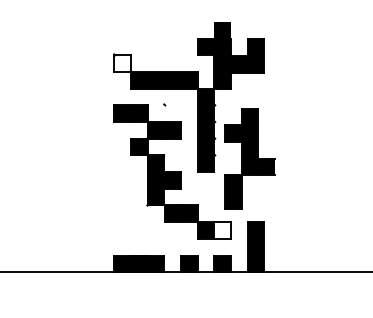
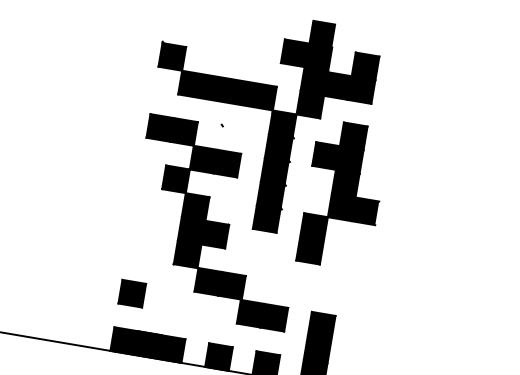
fill: (122, 63) -> (172, 56), added
part: (249, 158) -> (343, 195), moved
part: (122, 230) -> (132, 293), added
fill: (222, 230) -> (274, 317), added

